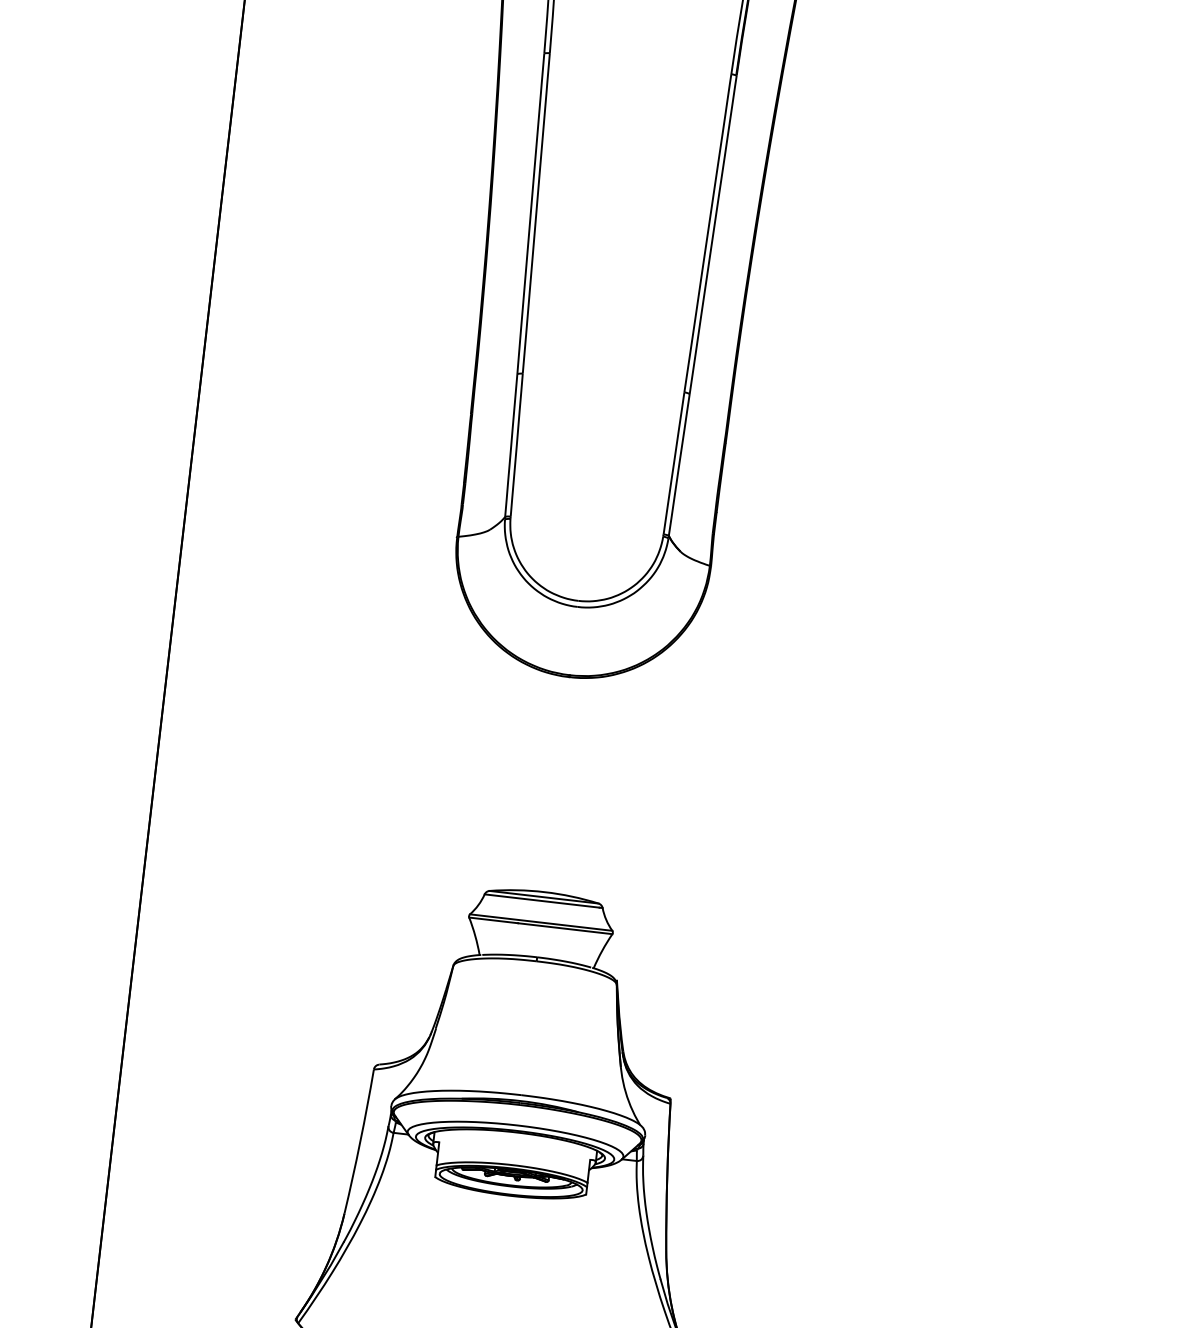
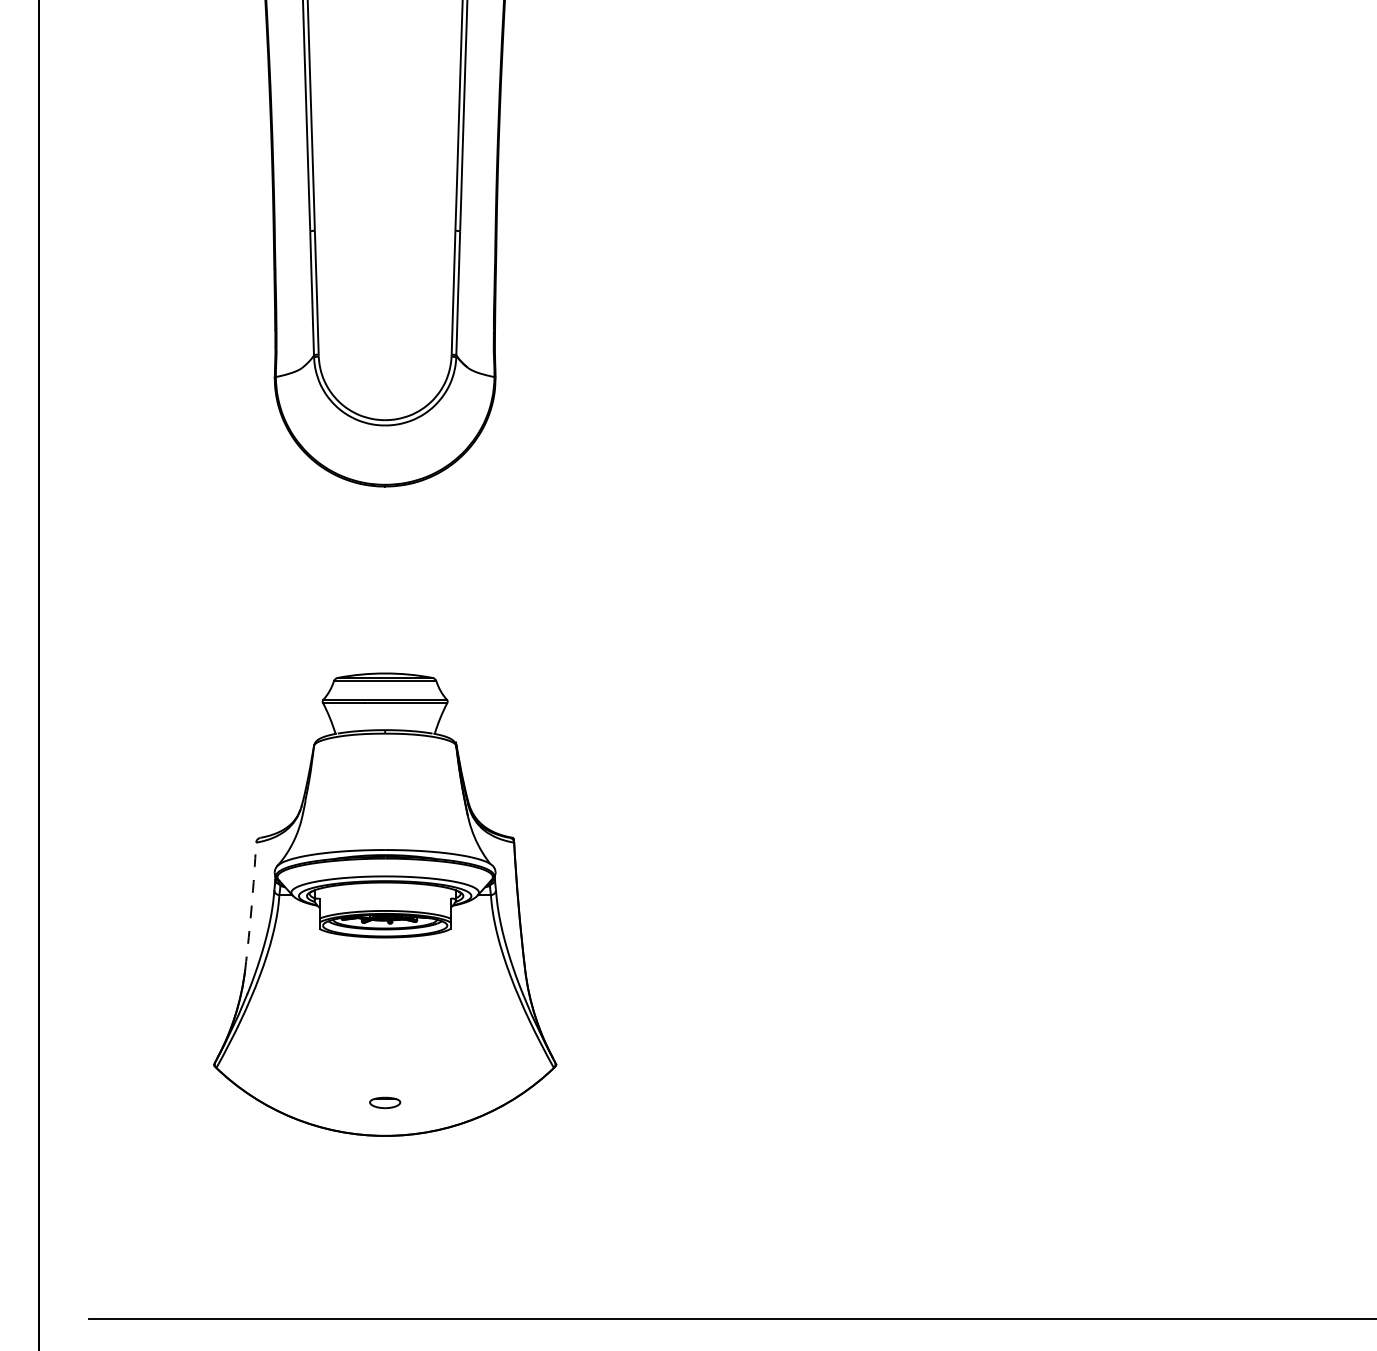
arc: (360, 1142) -> (251, 906), solid -> dashed

